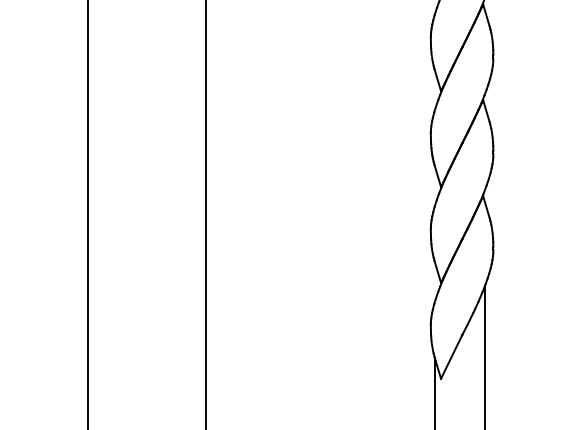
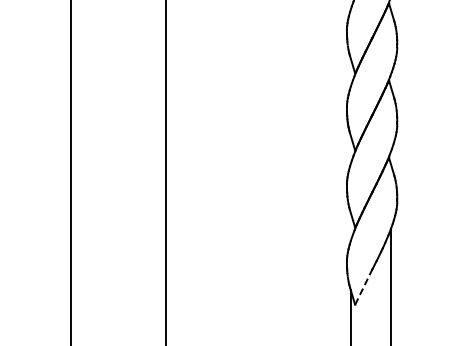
line: (451, 356) -> (363, 286), solid -> dashed

